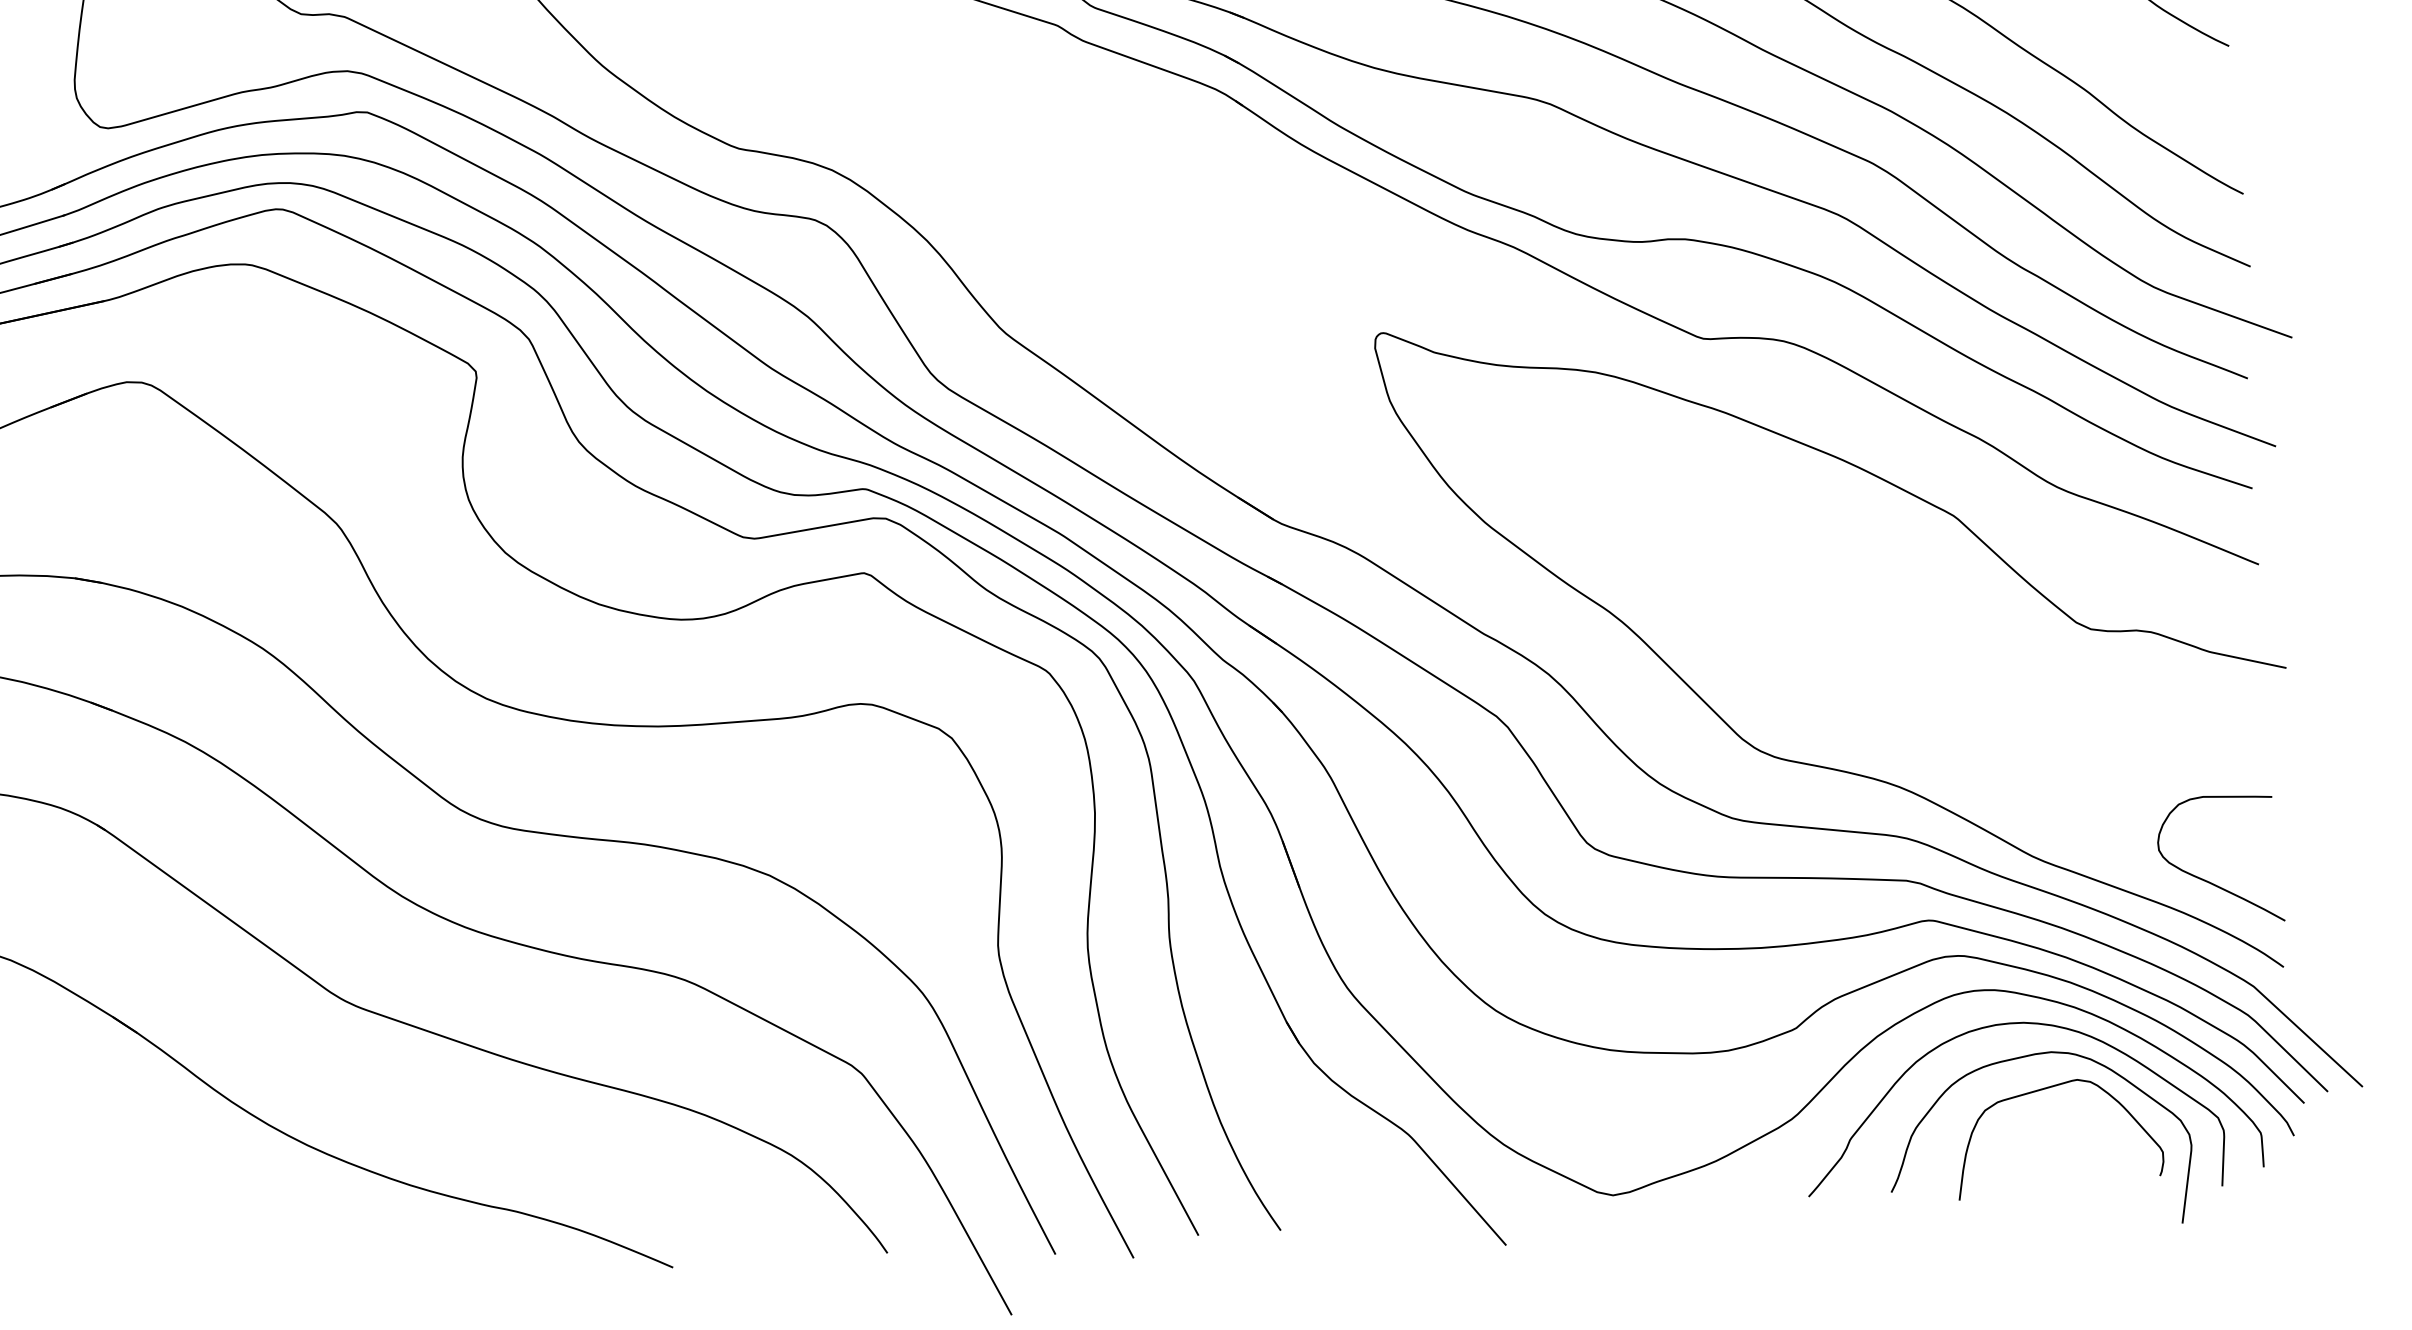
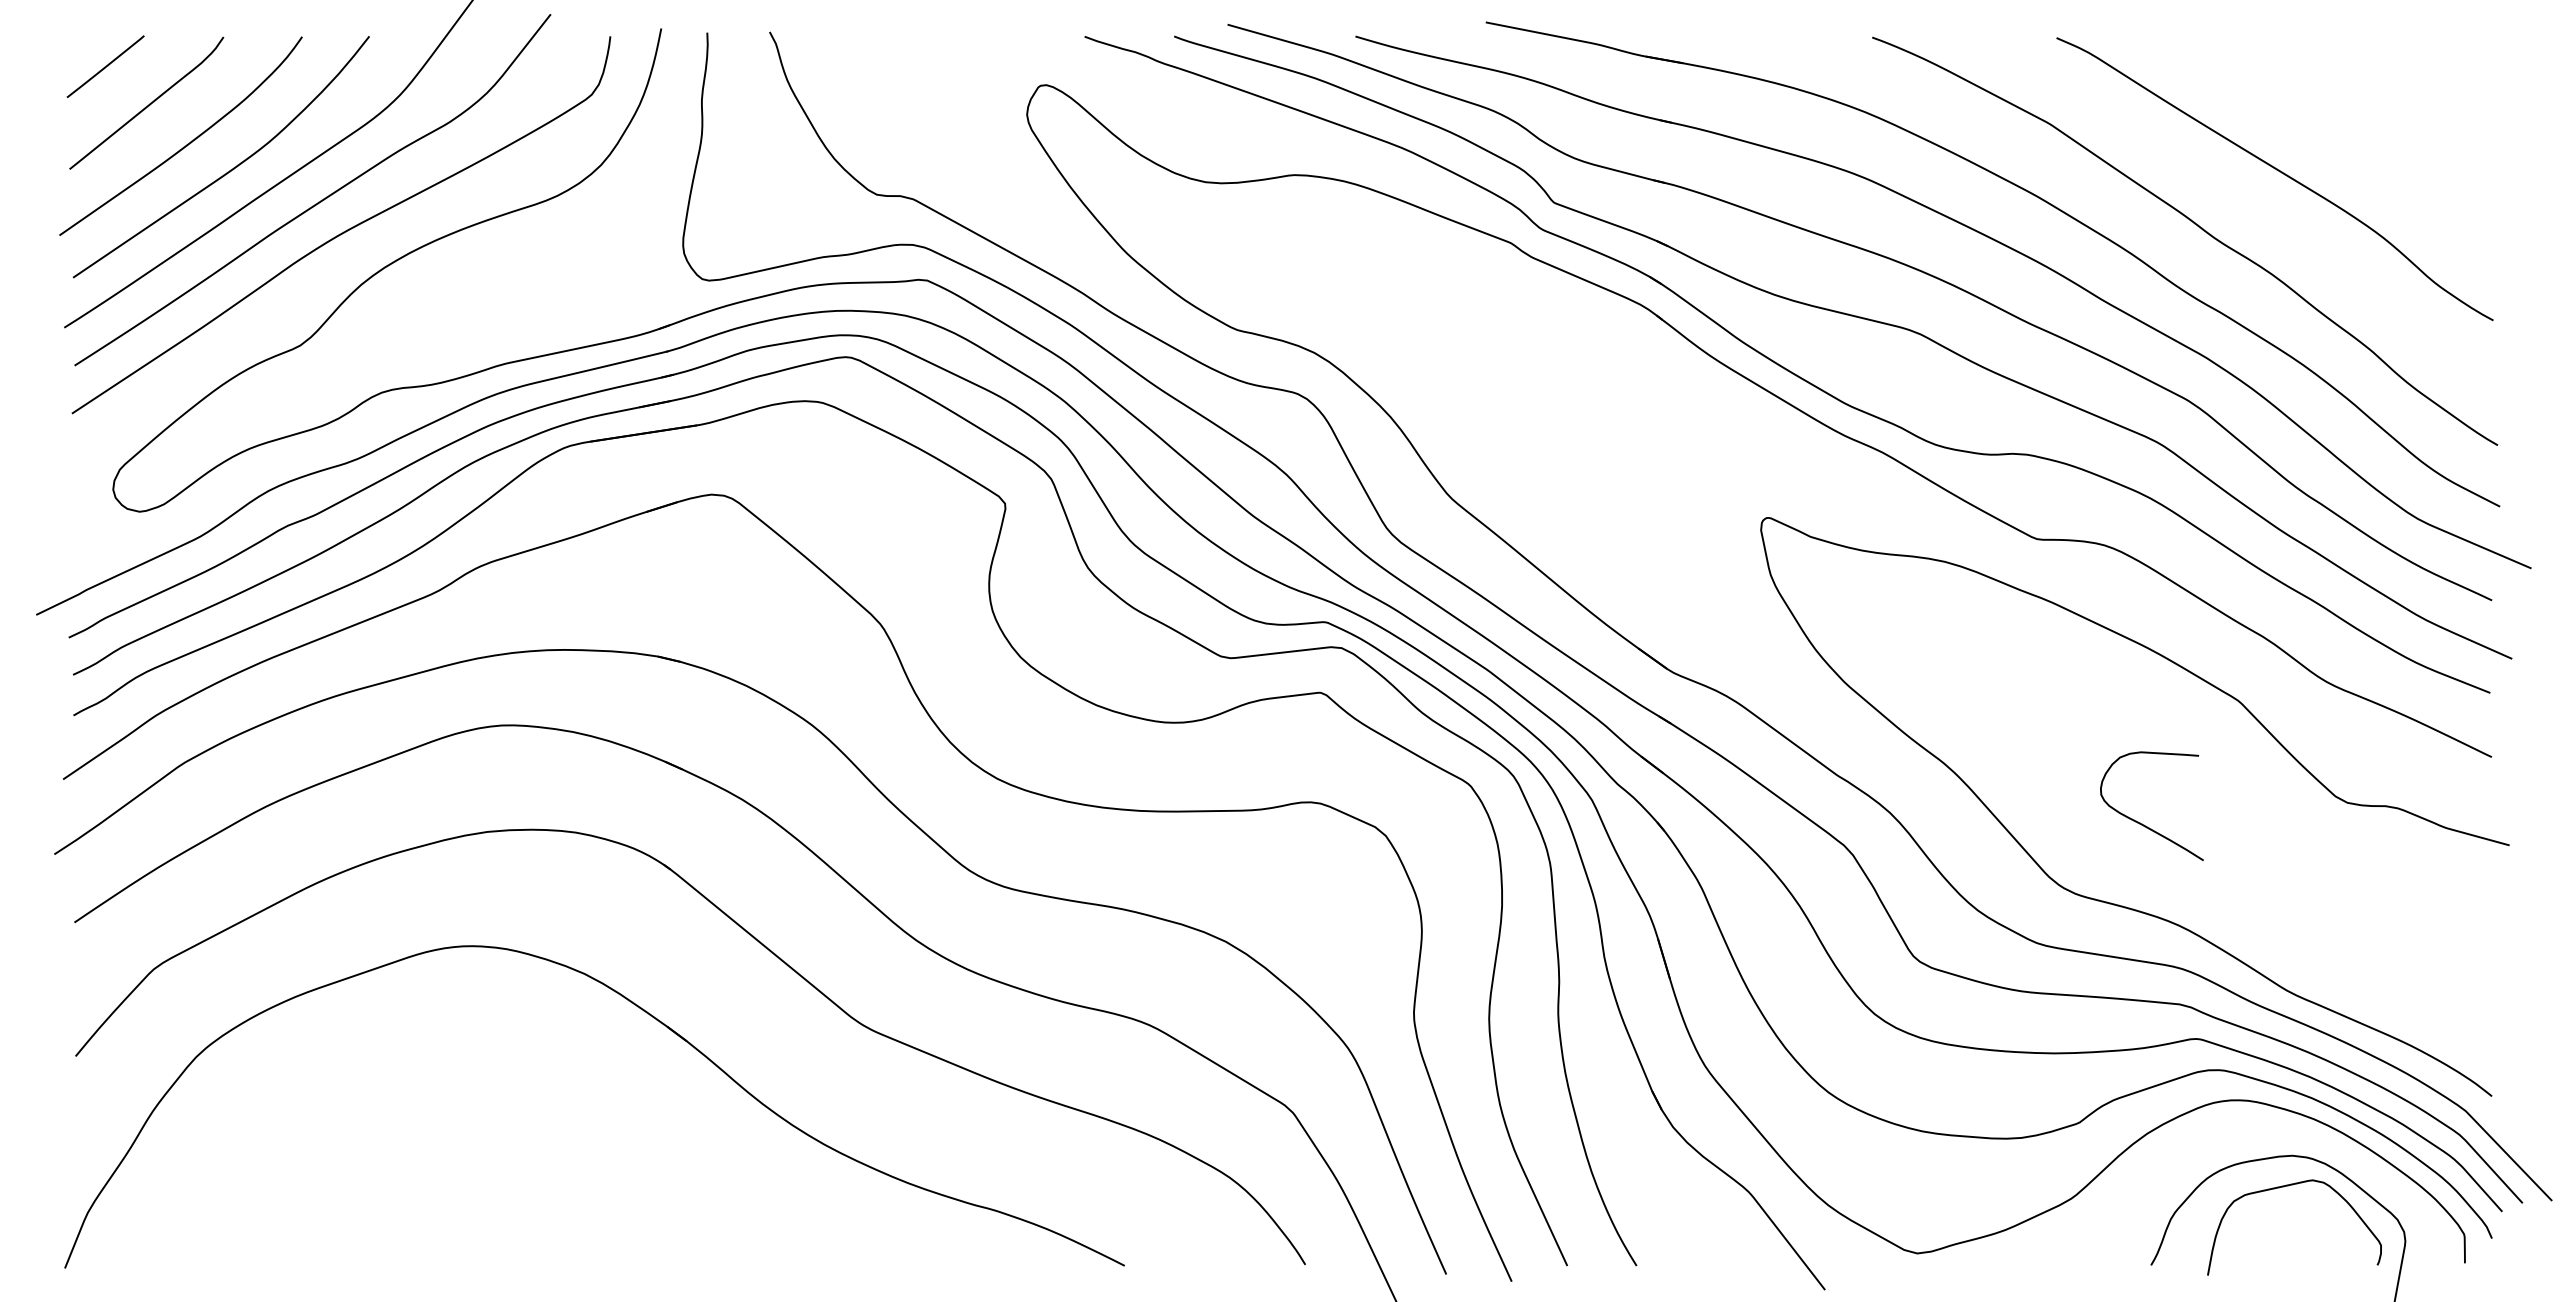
curve: (2210, 881) -> (2142, 823), moved
curve: (1994, 1026) -> (2246, 1131), removed

